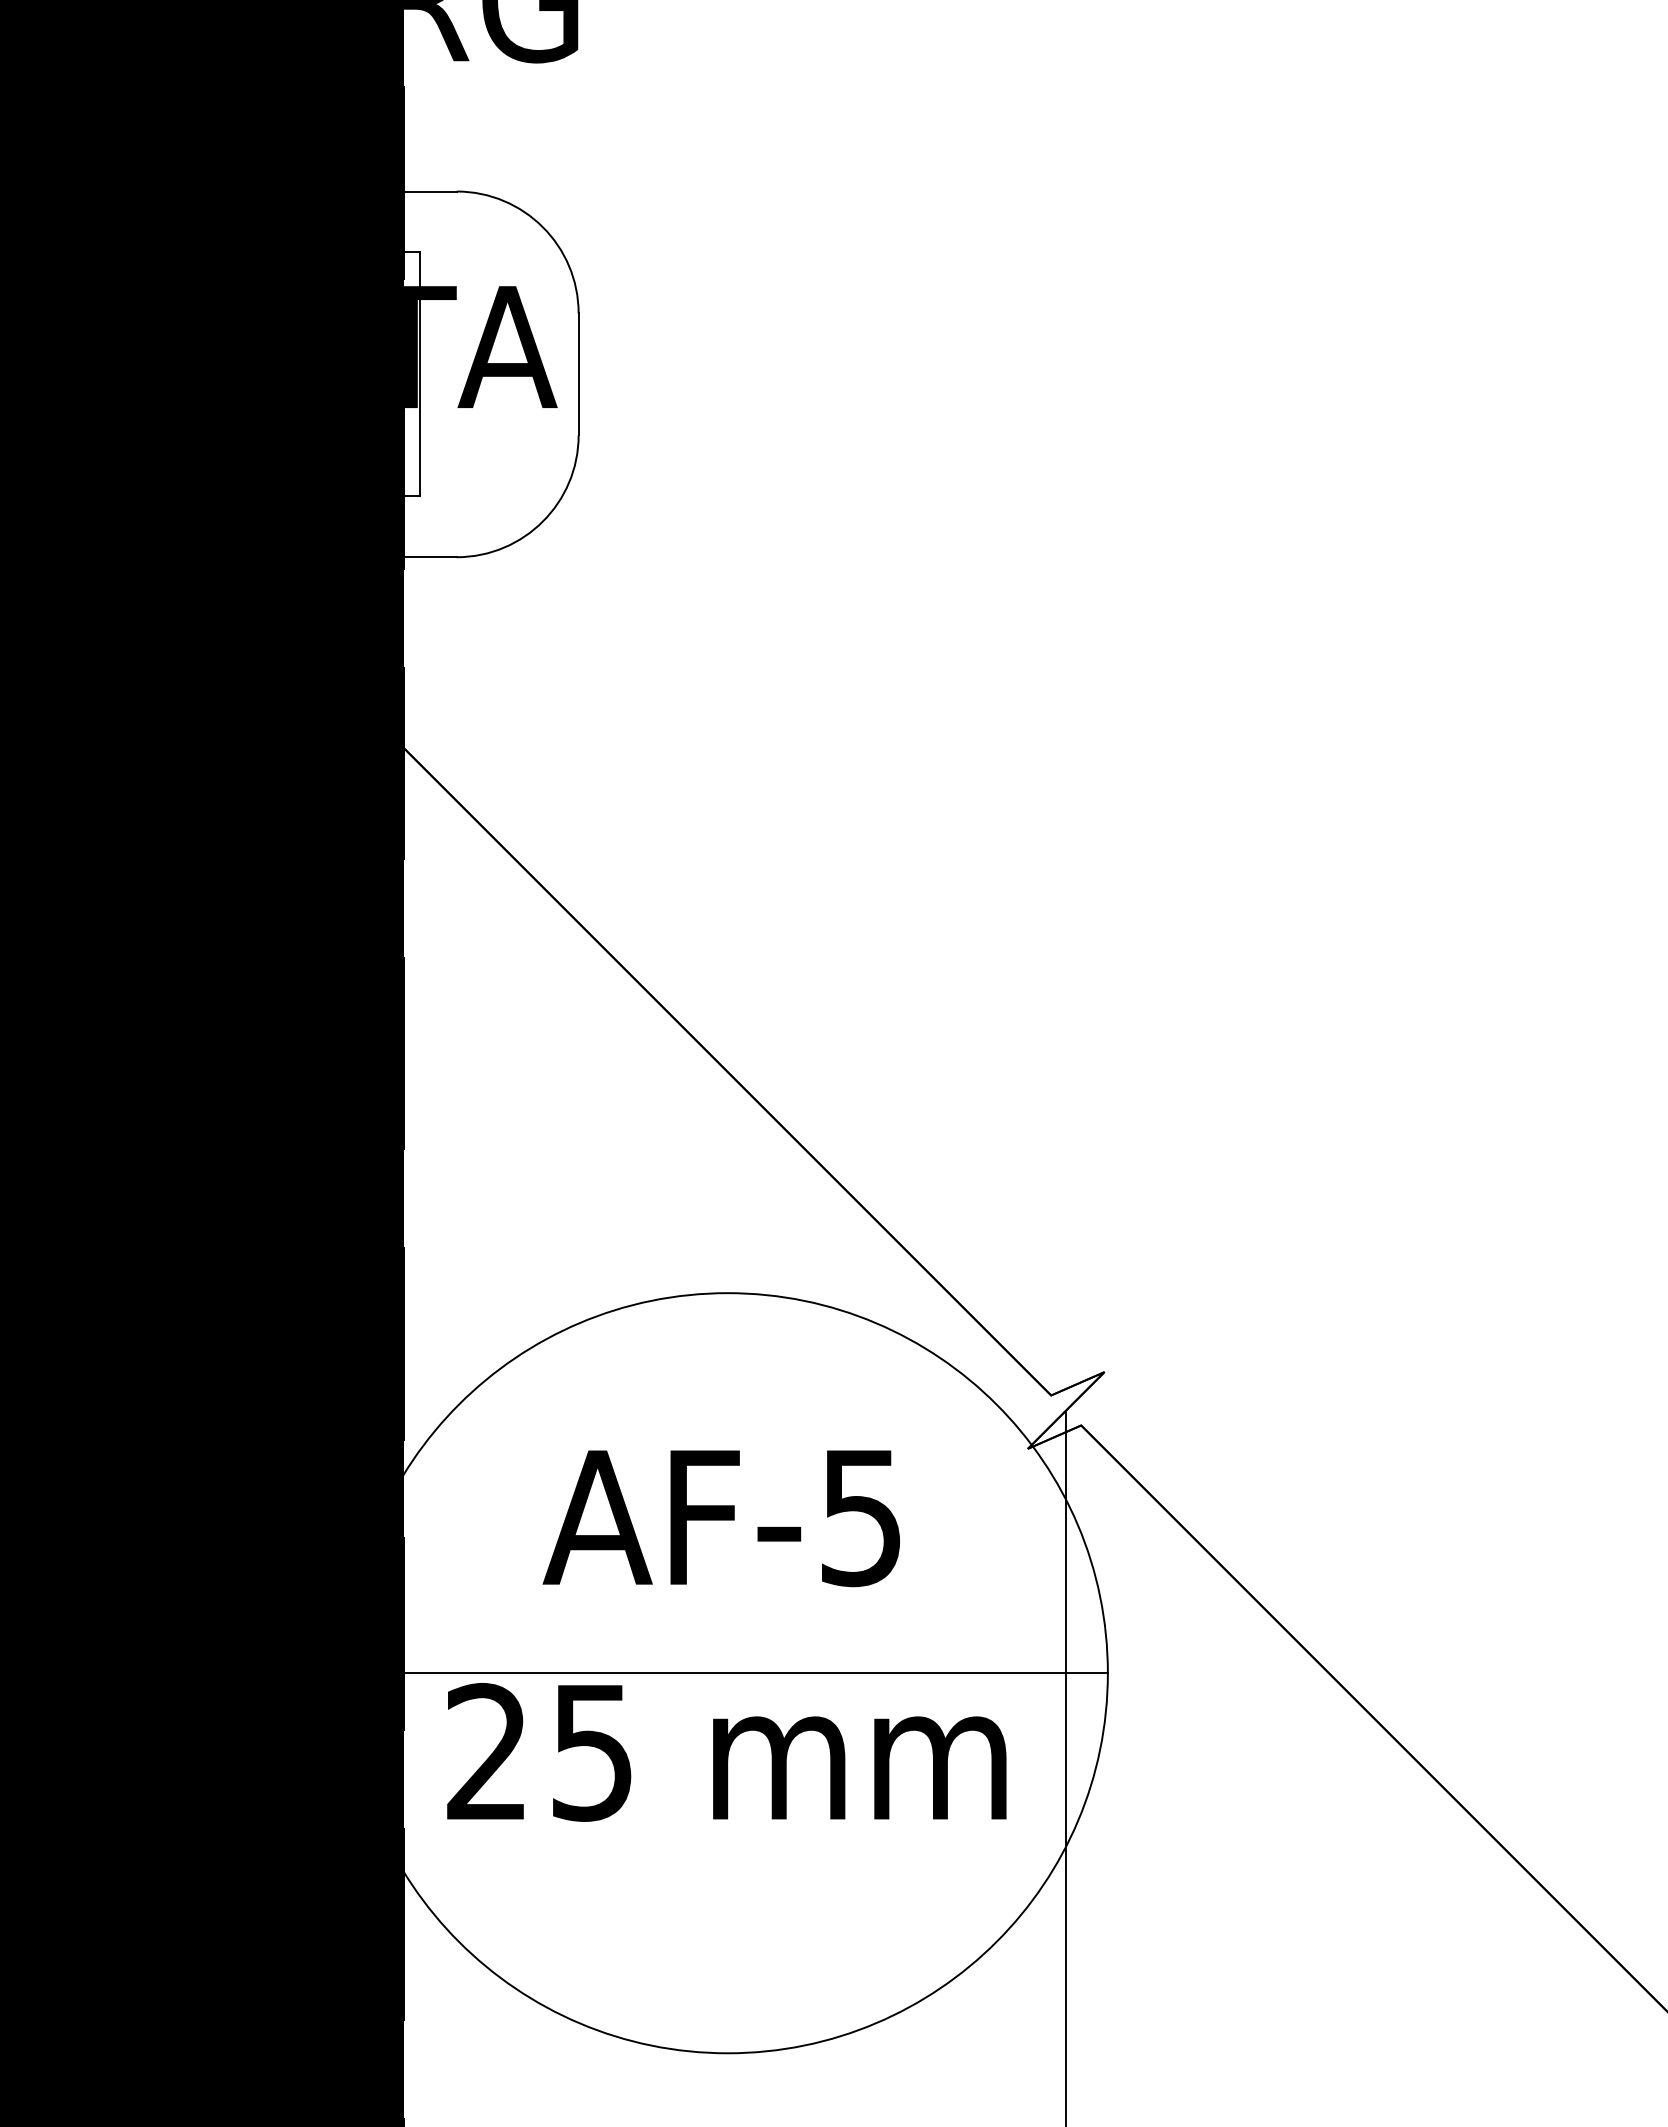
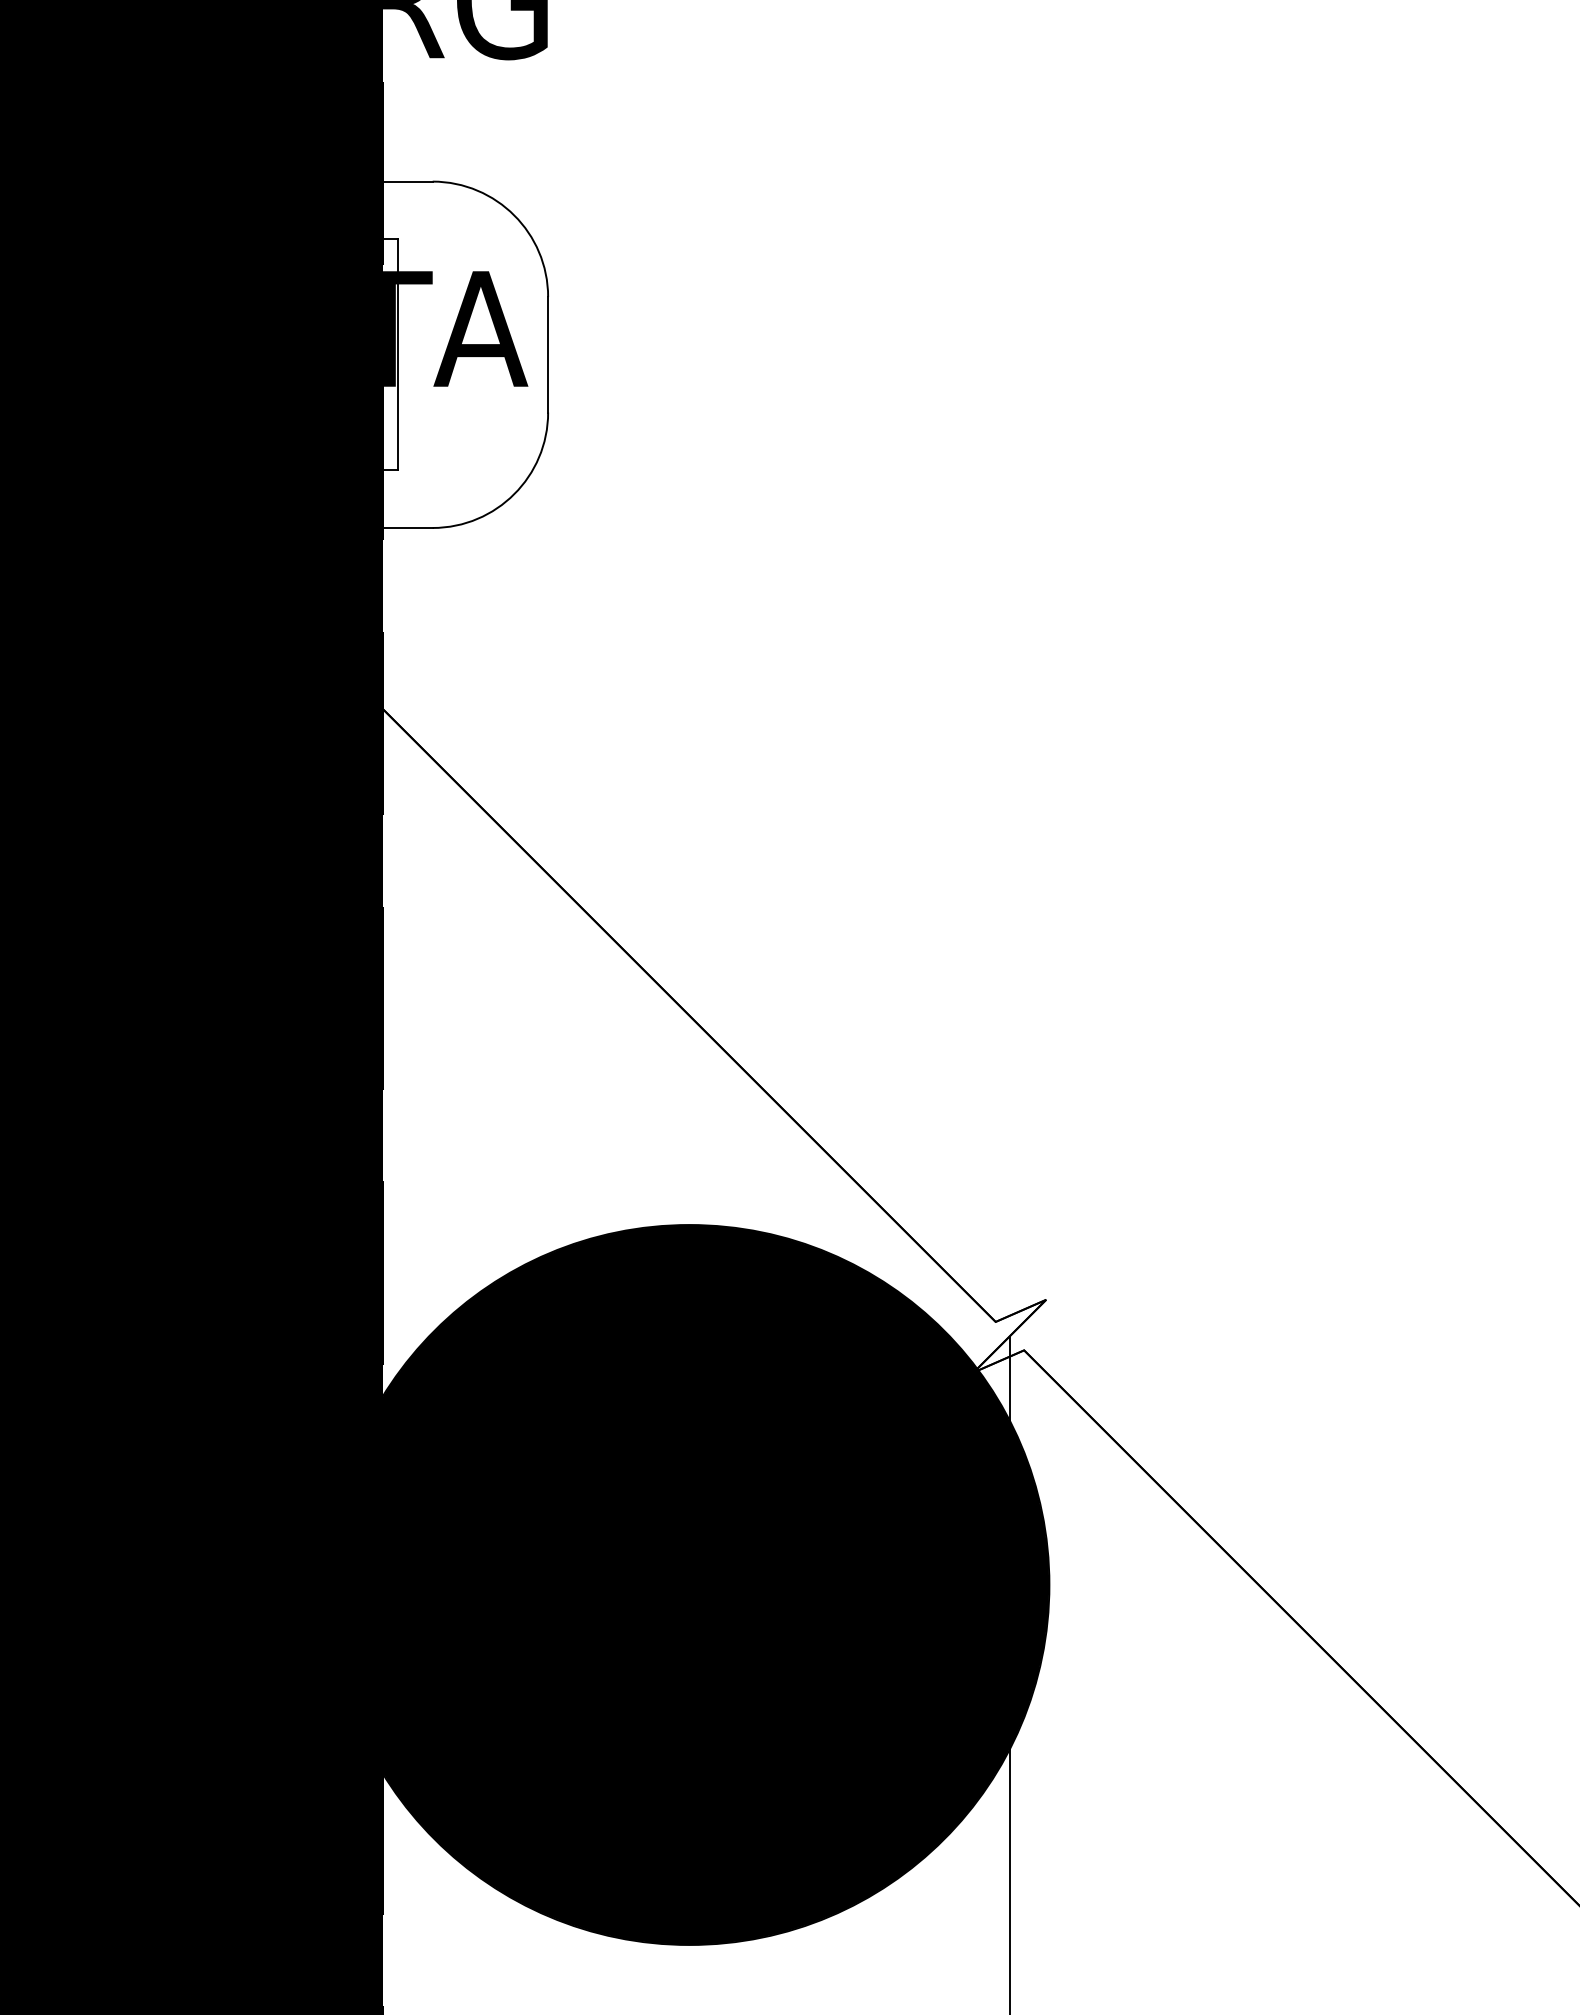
fill: (727, 1672) -> (689, 1584), added

